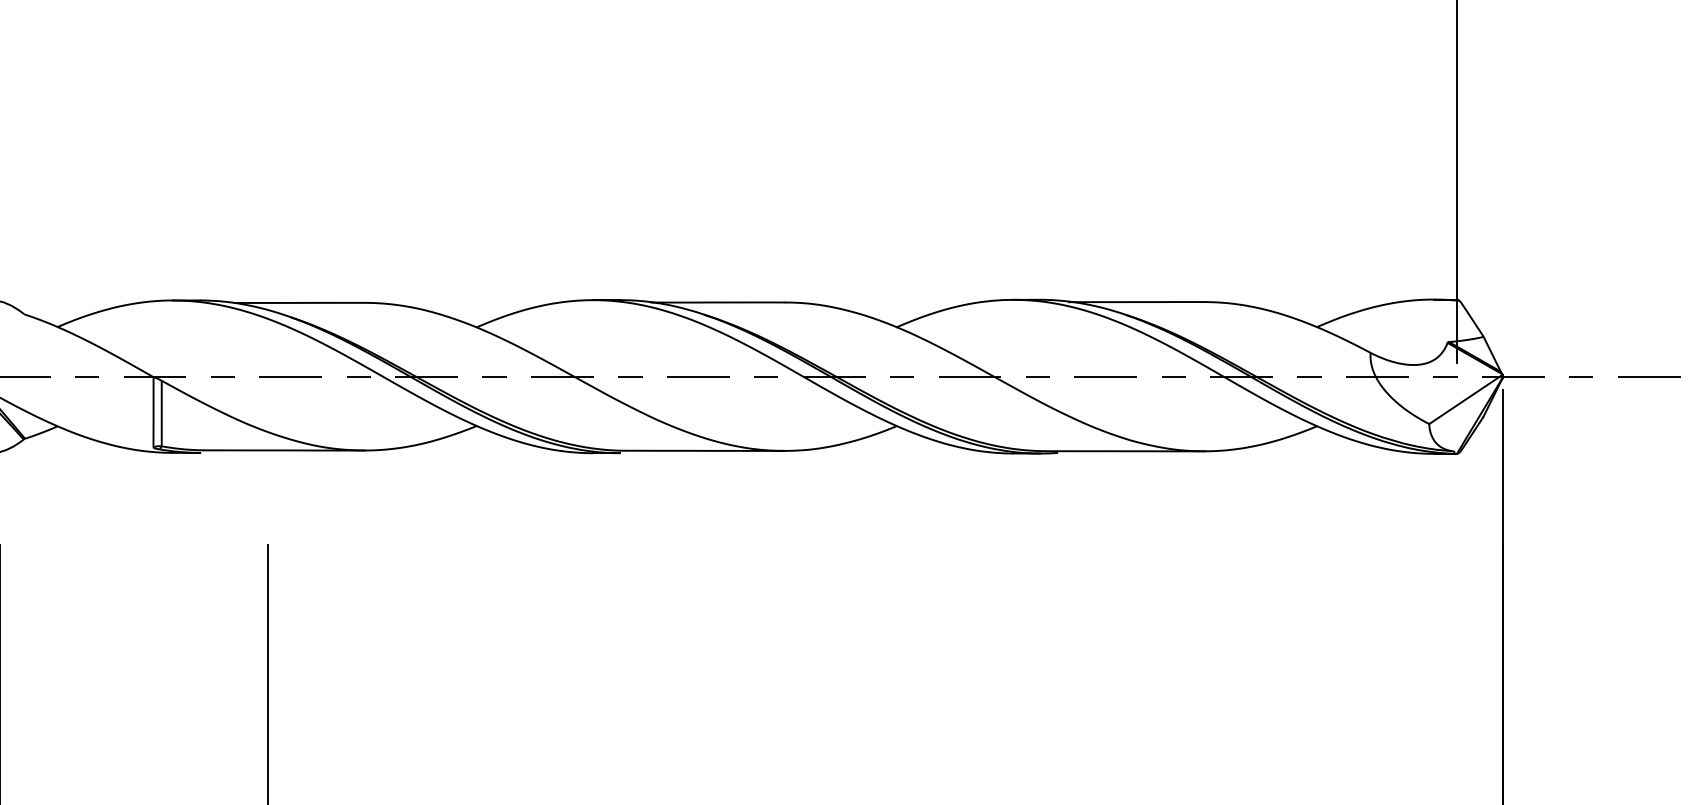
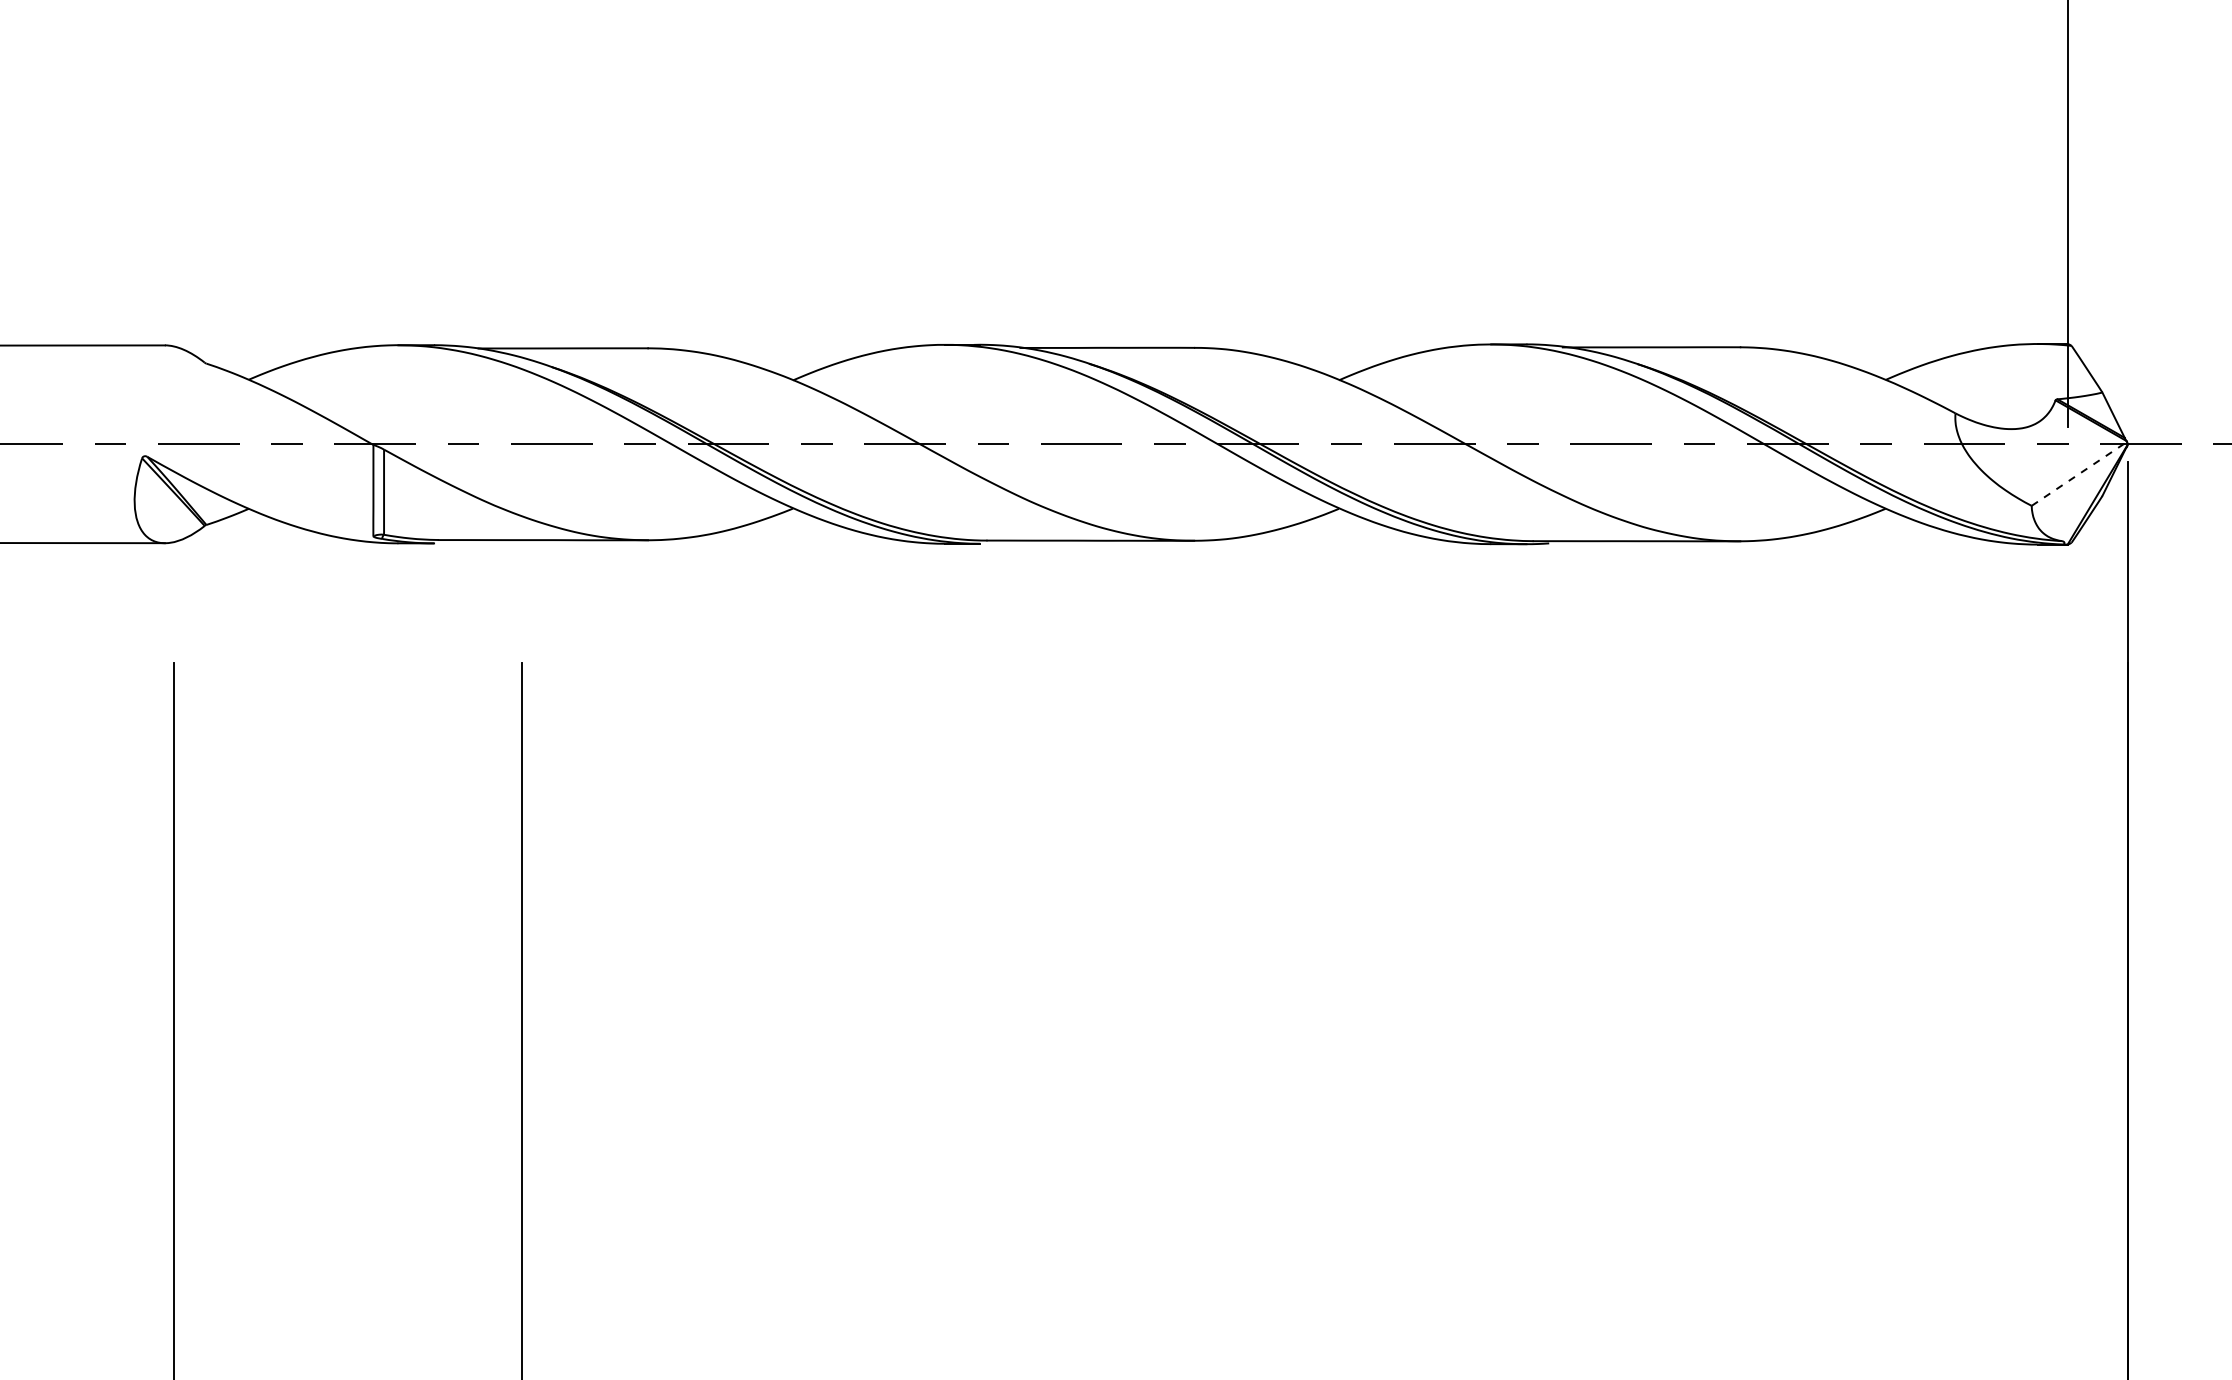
line: (1466, 399) -> (2079, 473), solid -> dashed

